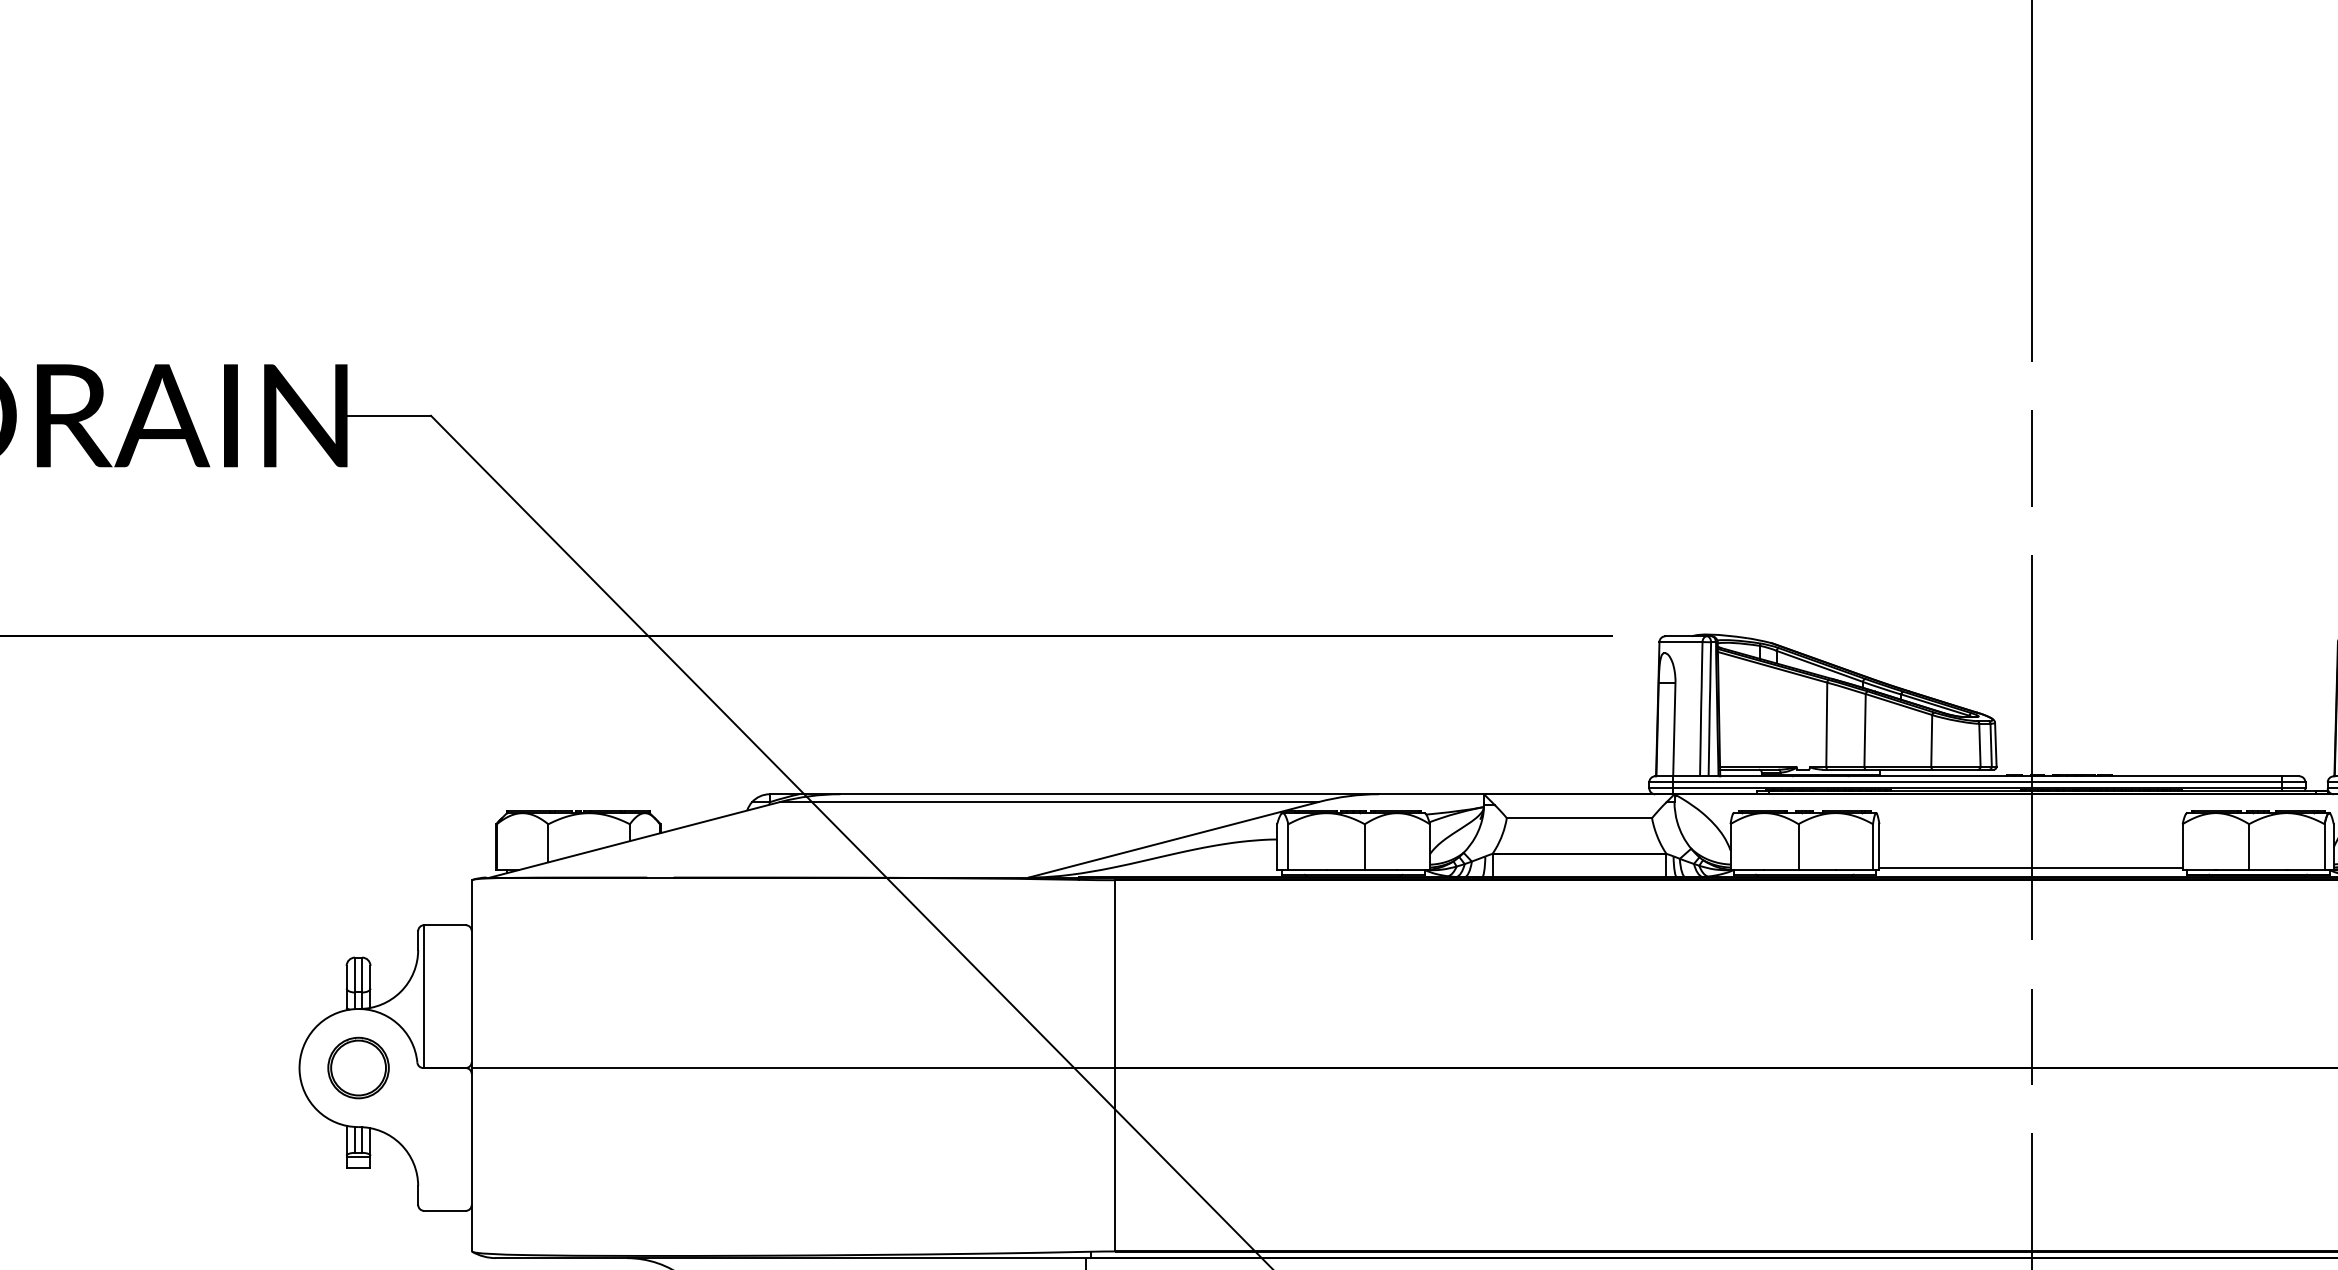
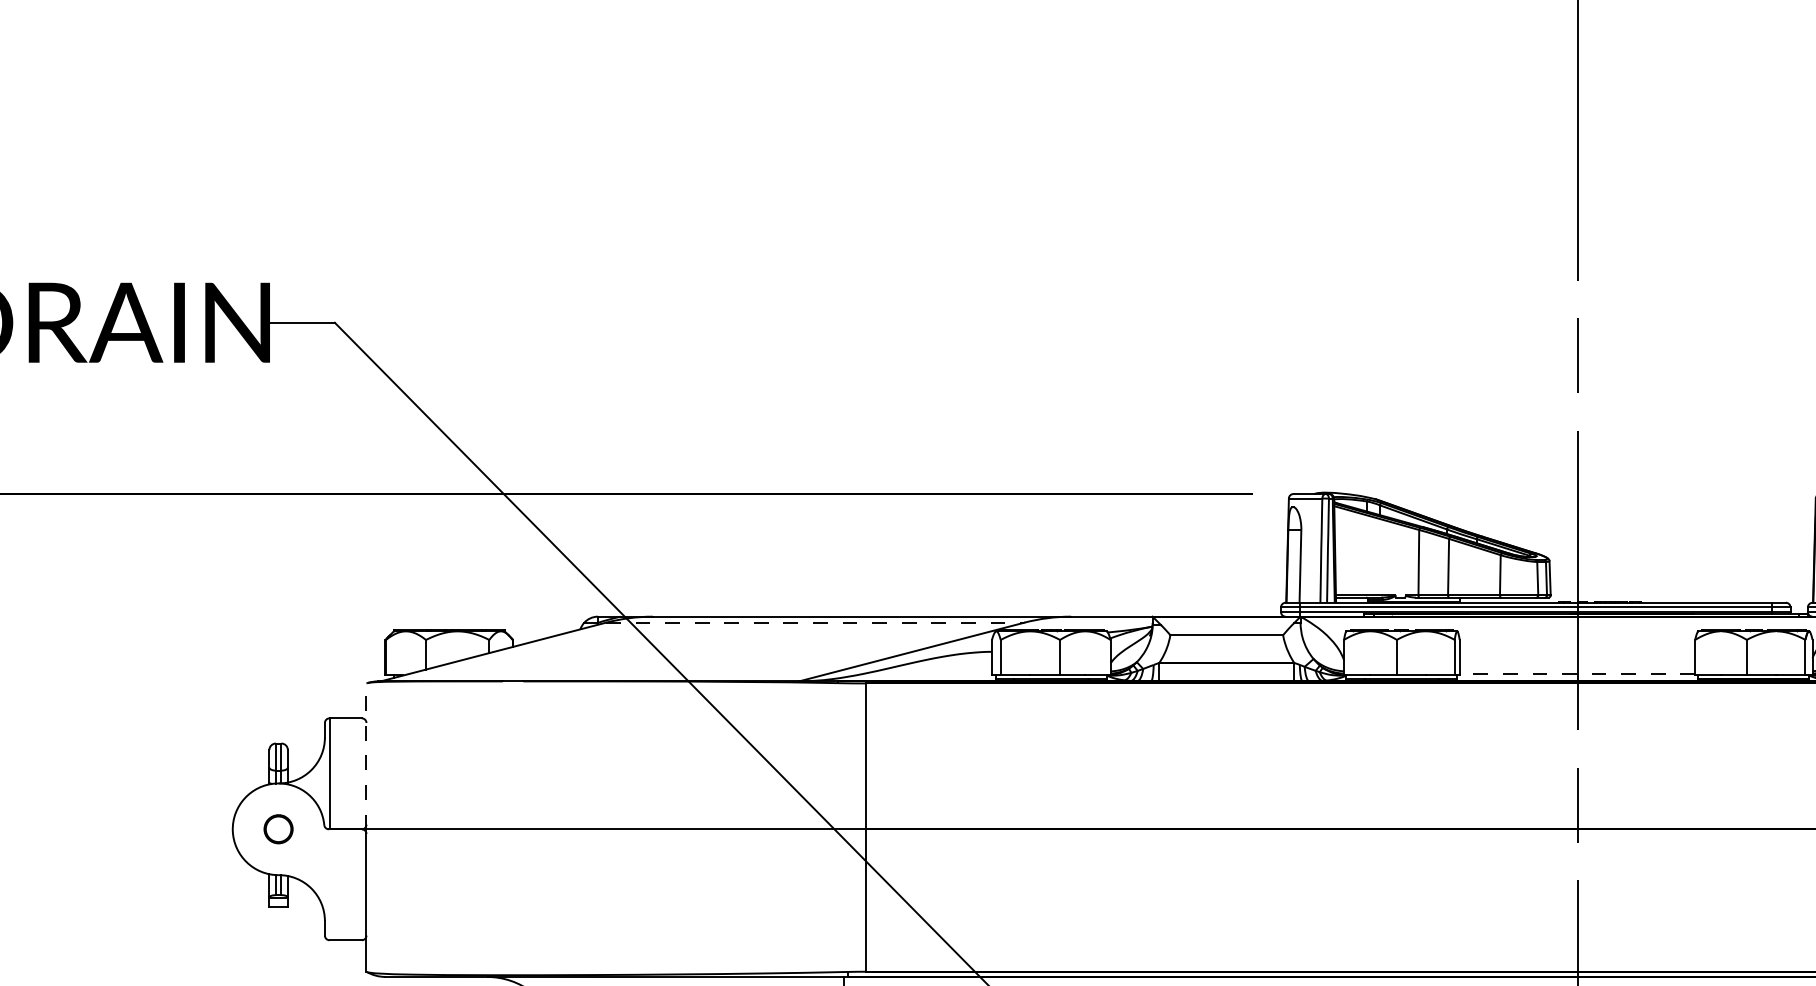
line: (1049, 802) -> (815, 623), solid -> dashed
line: (2031, 867) -> (1577, 673), solid -> dashed
line: (471, 974) -> (366, 756), solid -> dashed
part: (358, 1067) -> (278, 828), size x0.6

